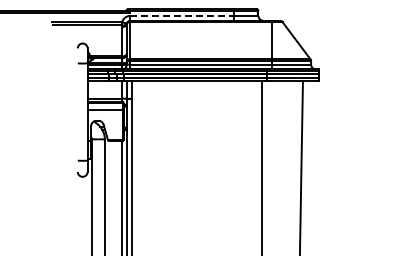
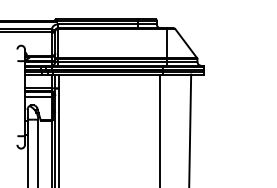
line: (182, 15) -> (98, 24), dashed -> solid

